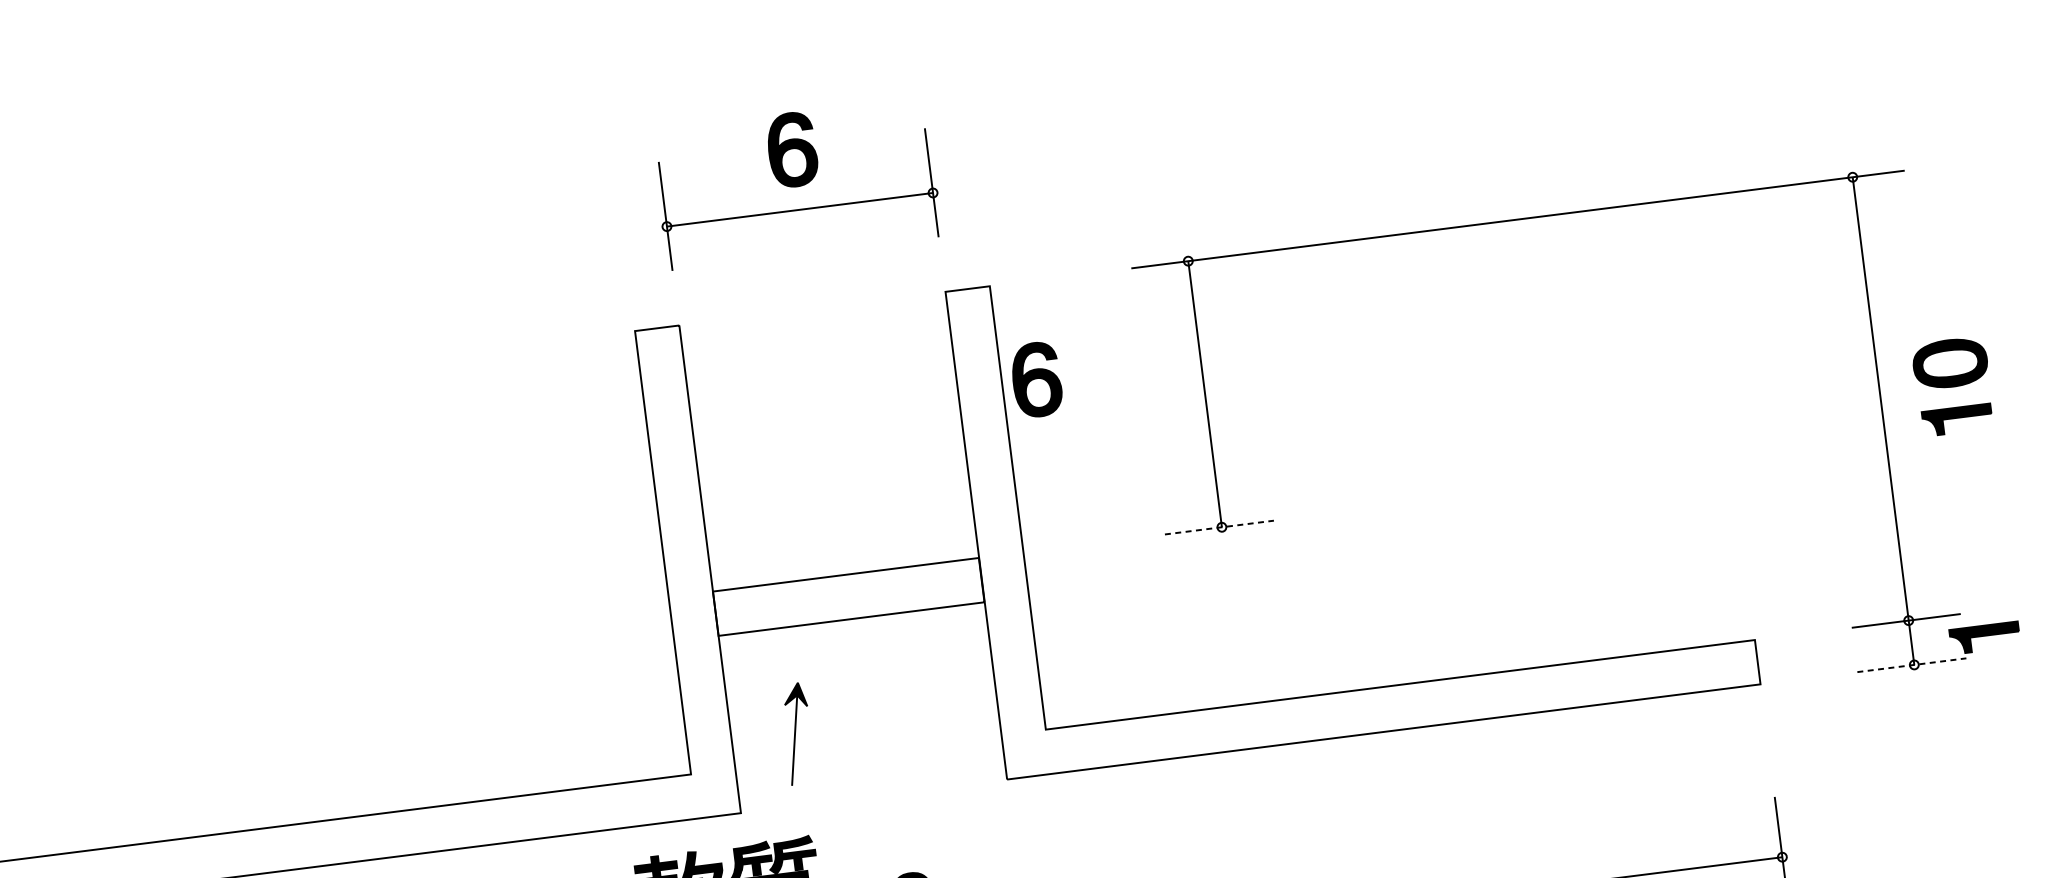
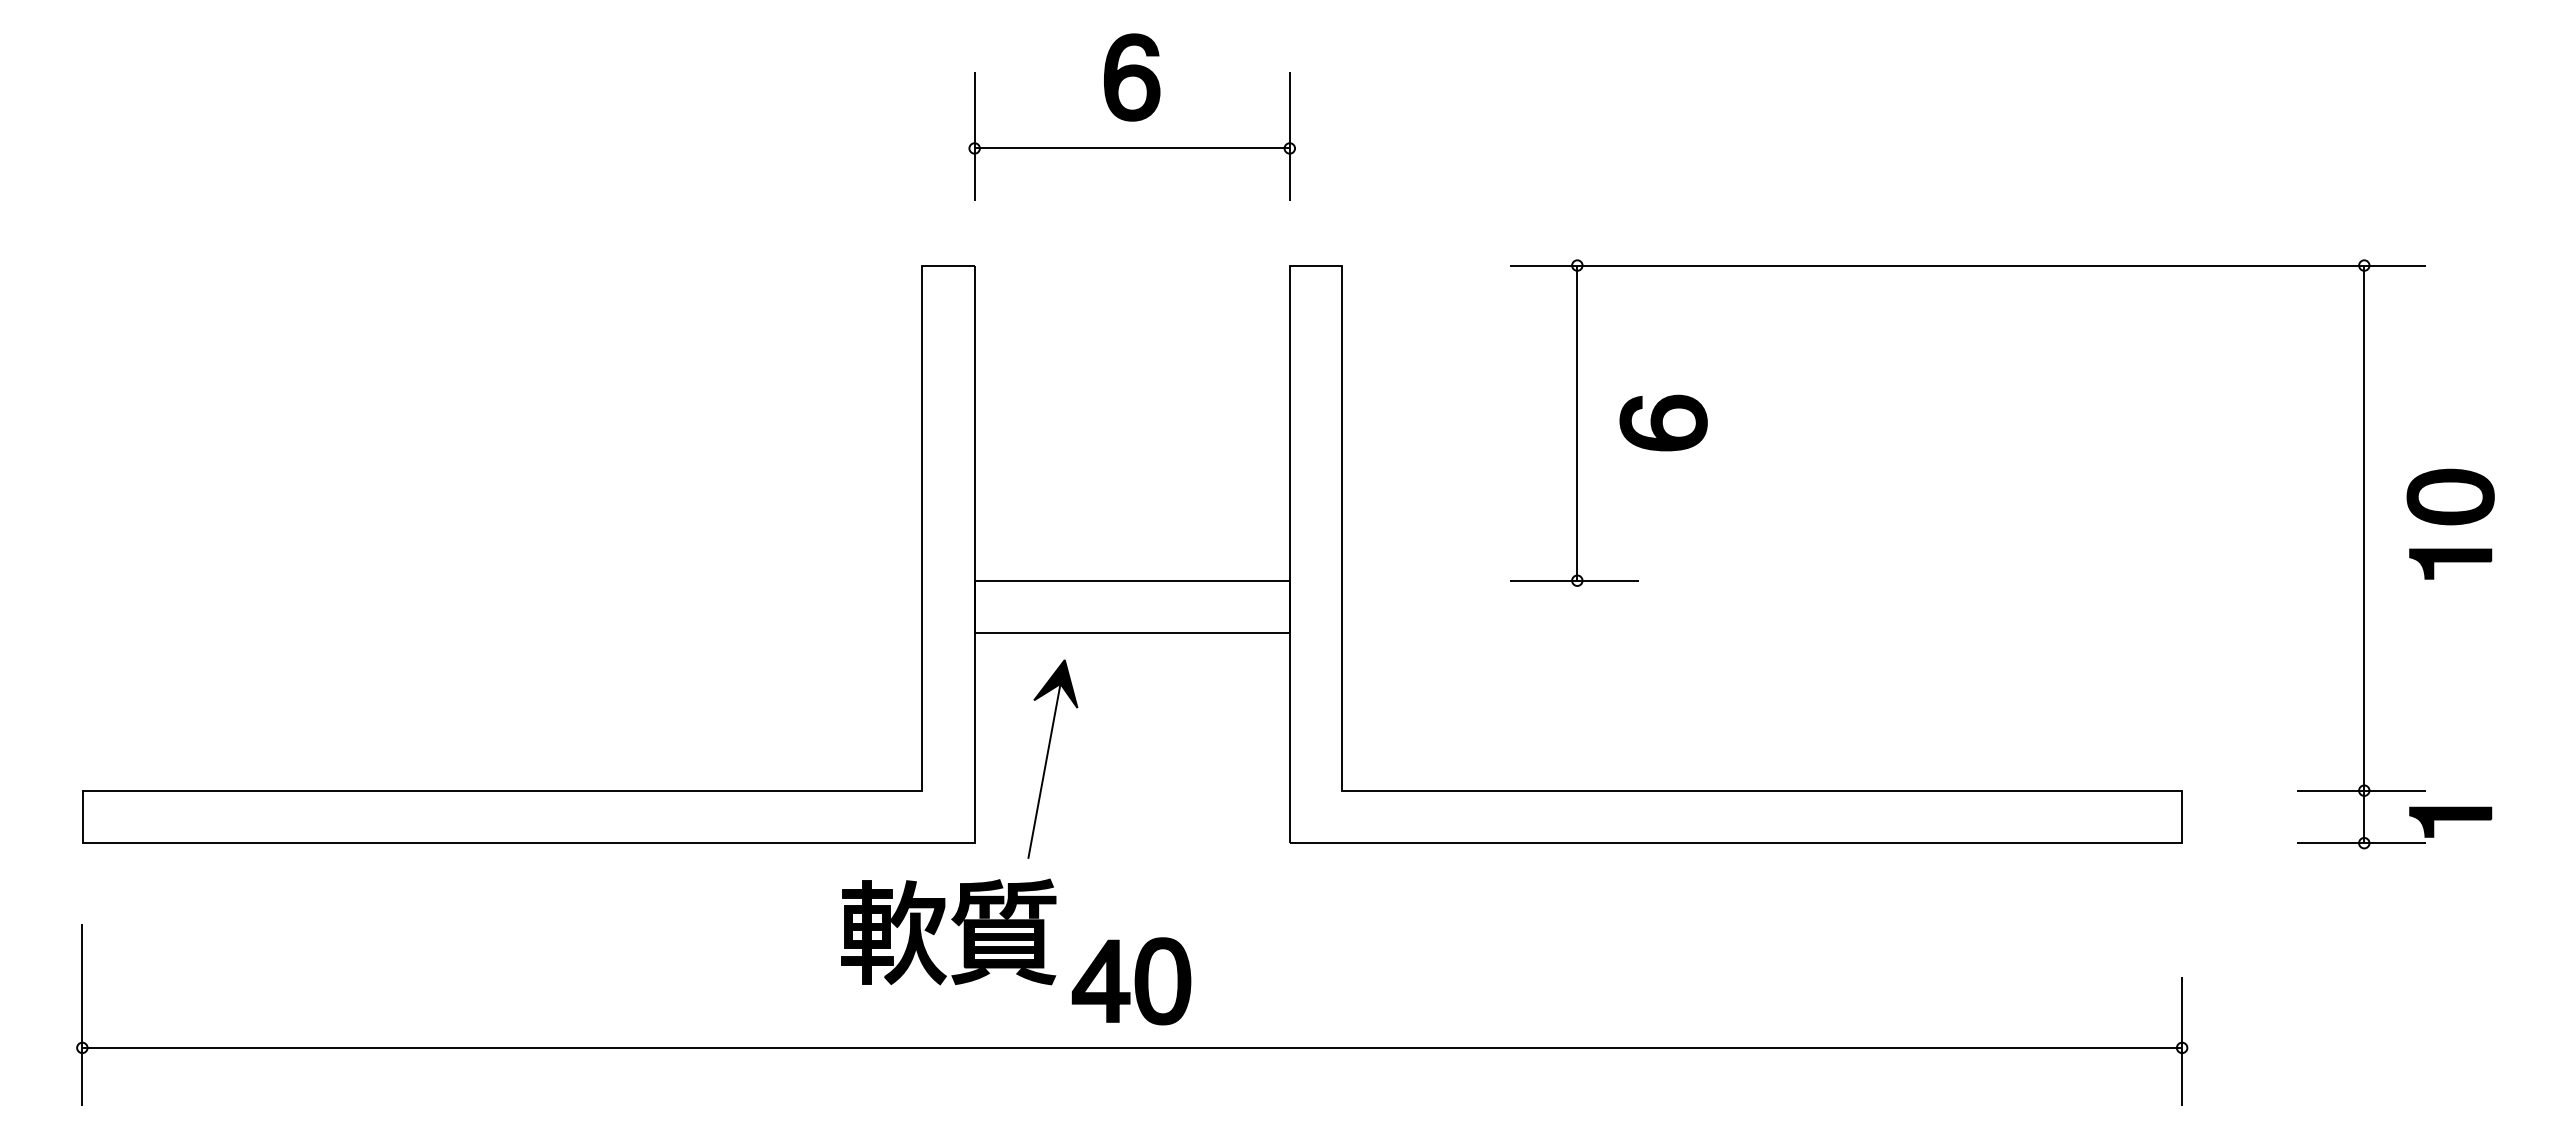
part: (1037, 379) -> (1383, 381), removed
part: (1277, 384) -> (1663, 422), added
line: (1219, 527) -> (1574, 580), dashed -> solid
line: (1911, 665) -> (2361, 843), dashed -> solid
part: (797, 733) -> (1052, 758), size x1.67

